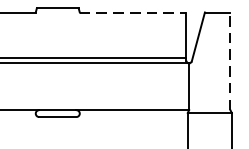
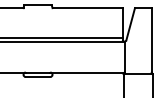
line: (134, 13) -> (88, 8), dashed -> solid
line: (229, 60) -> (151, 39), dashed -> solid

